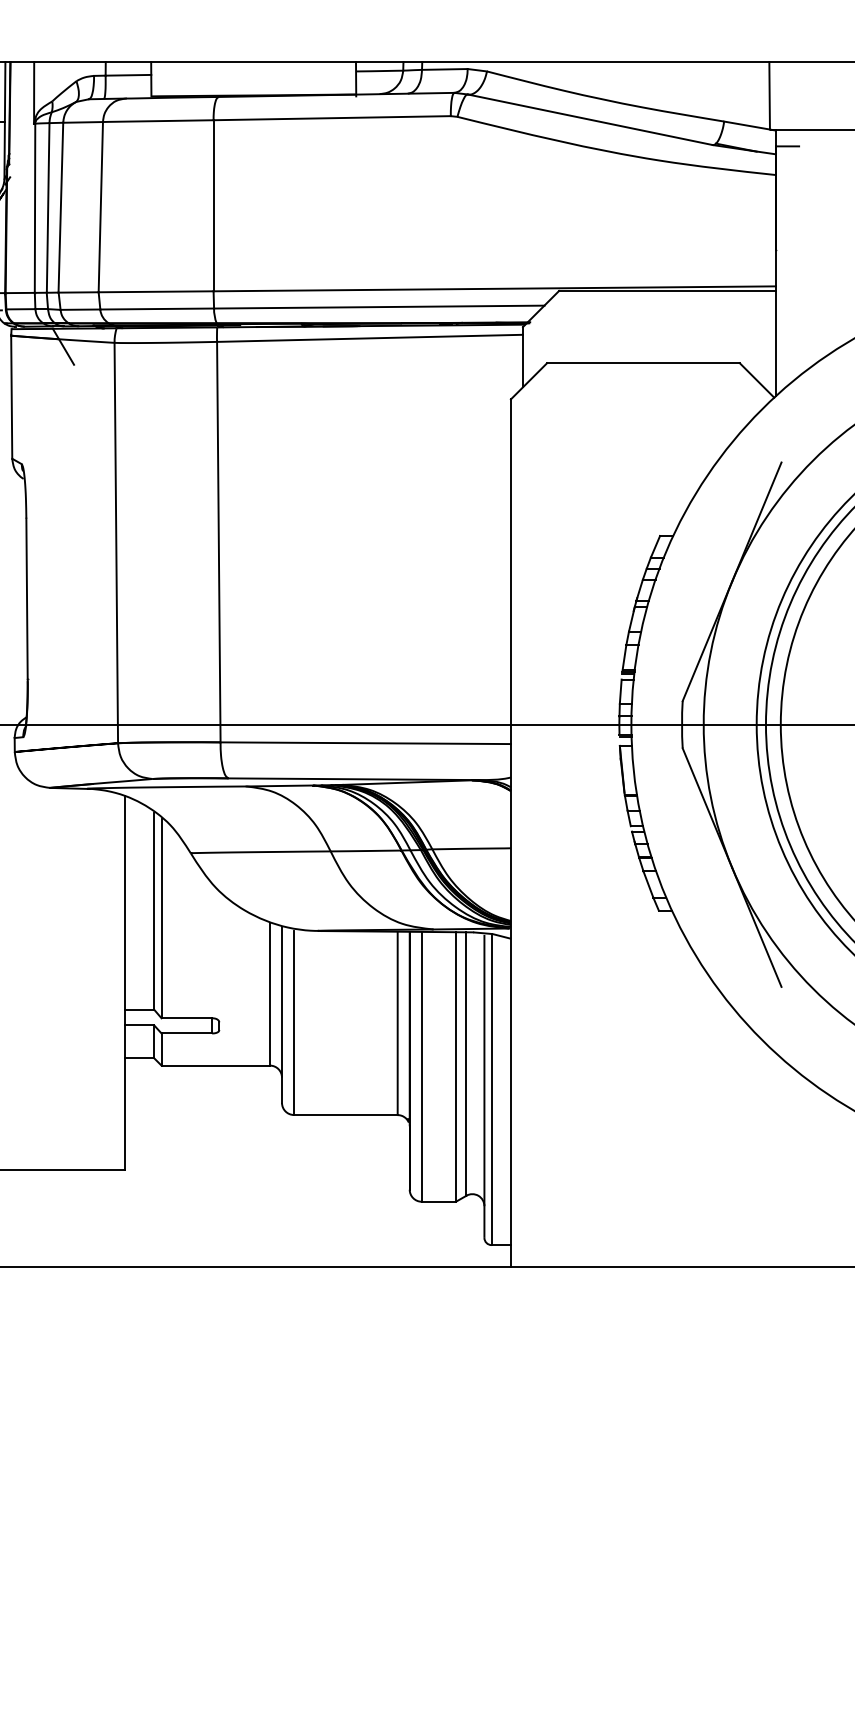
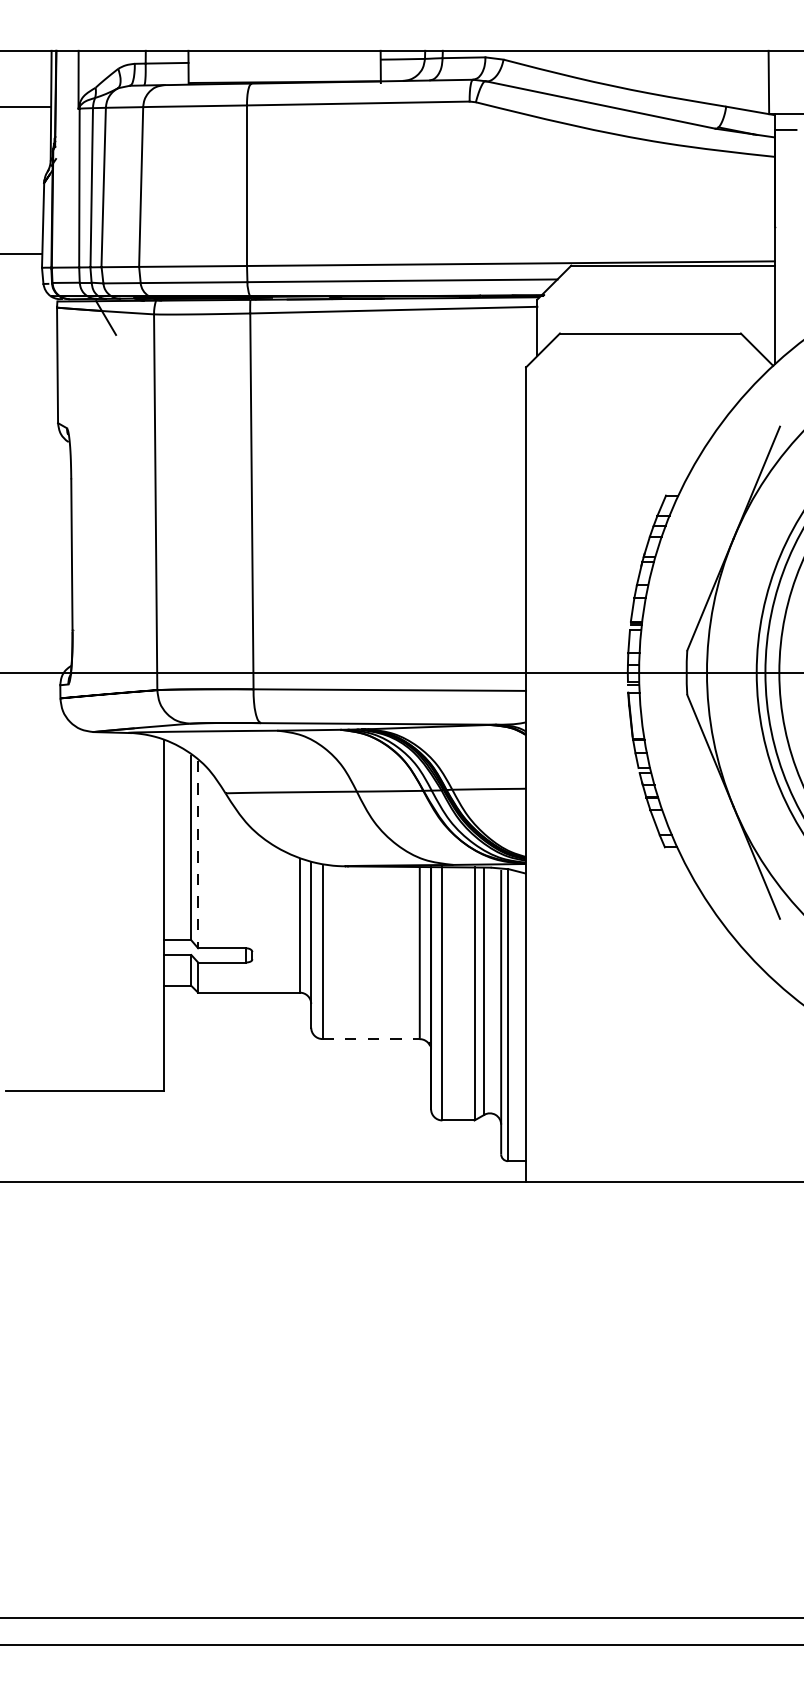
line: (161, 918) -> (198, 854), solid -> dashed
line: (346, 1115) -> (371, 1039), solid -> dashed

